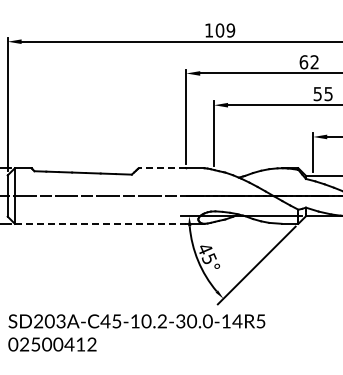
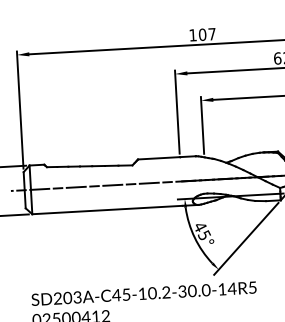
text: (230, 30) -> (211, 34), 109 -> 107
line: (162, 168) -> (158, 158), dashed -> solid
line: (100, 223) -> (107, 209), dashed -> solid

